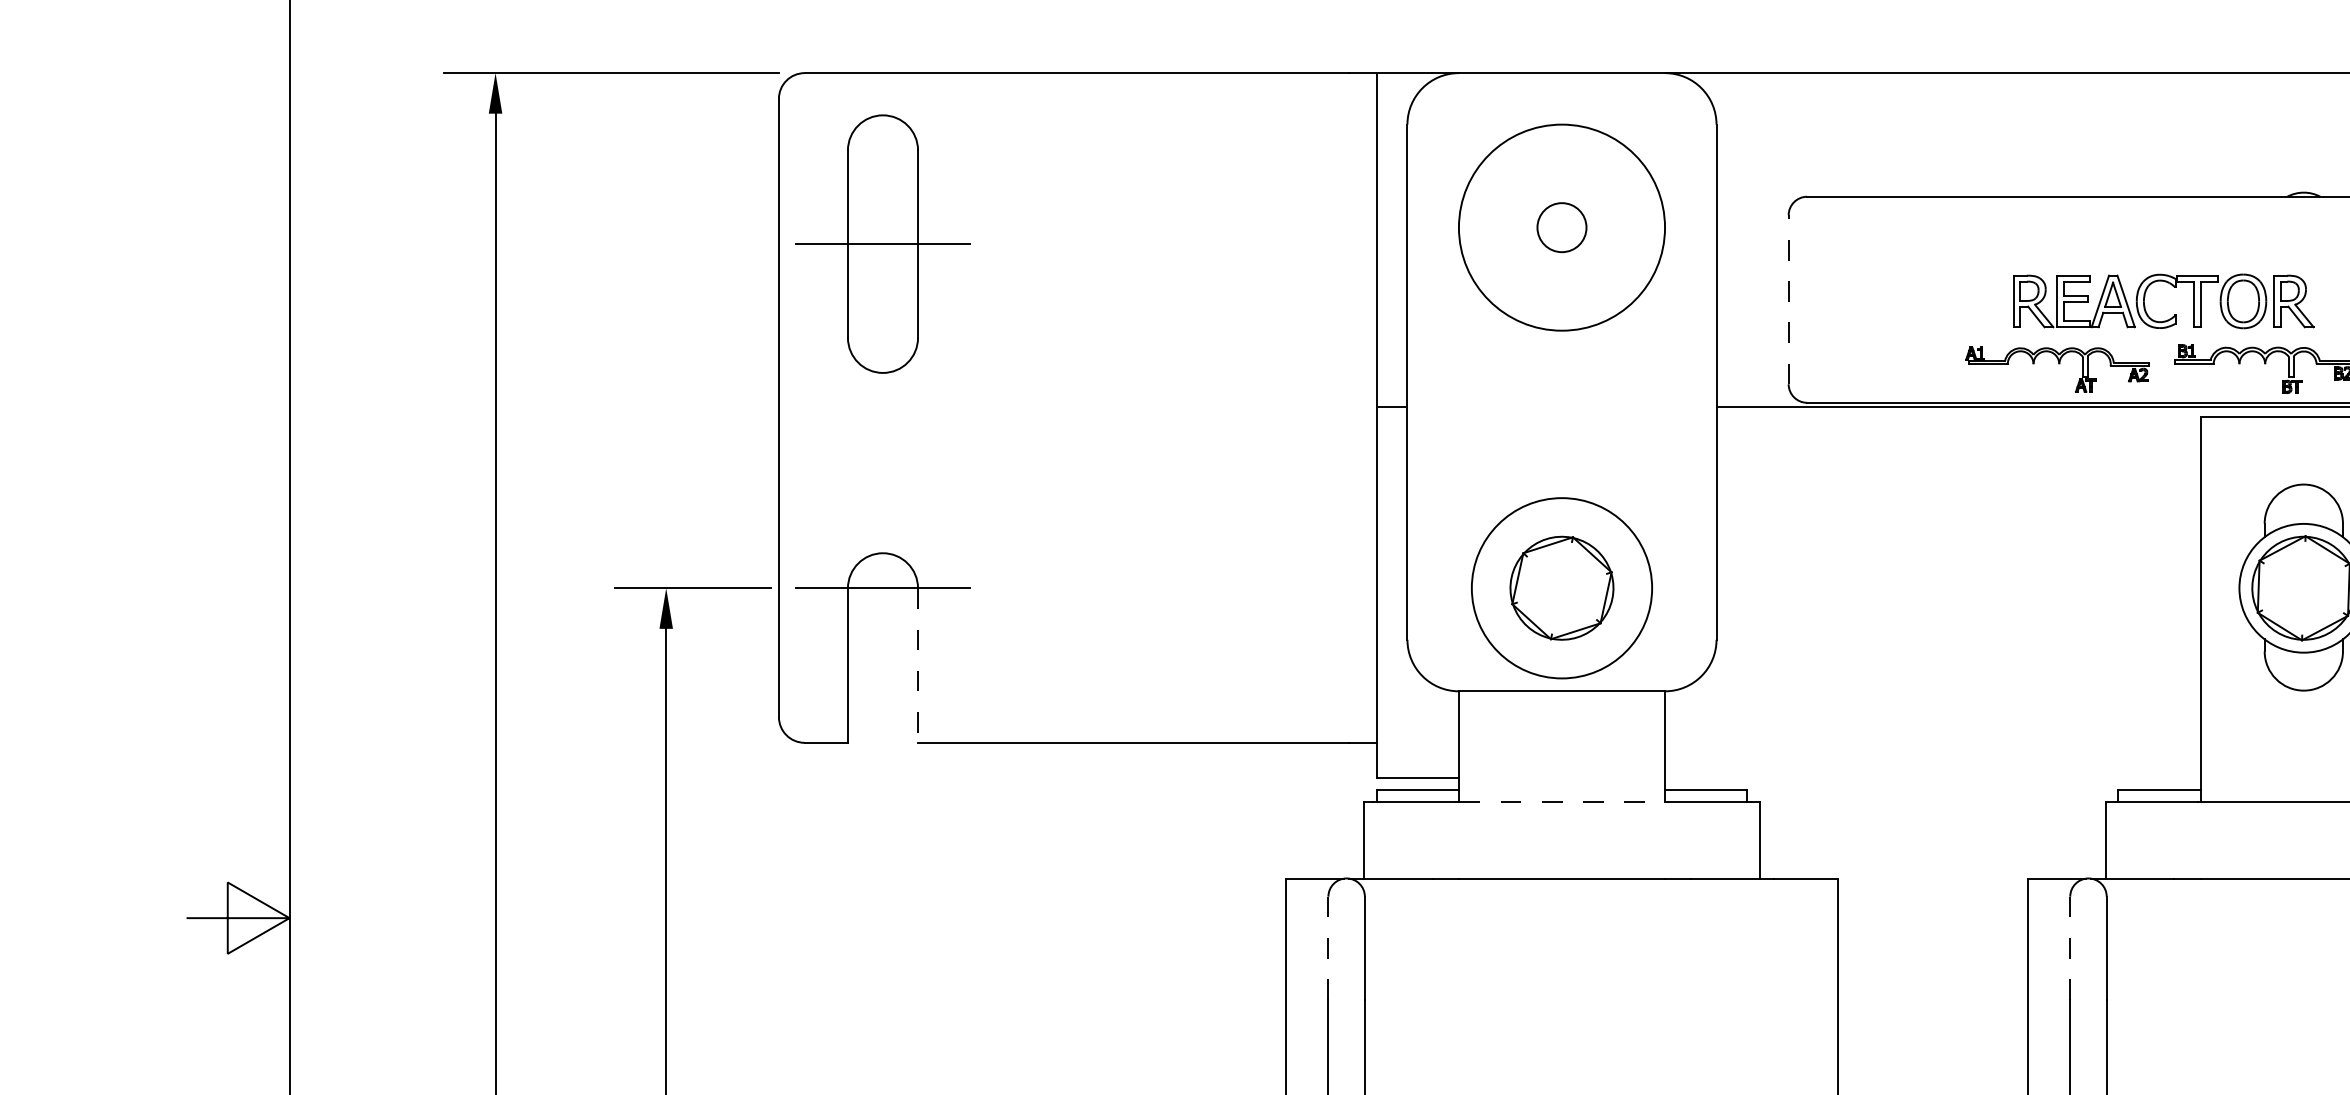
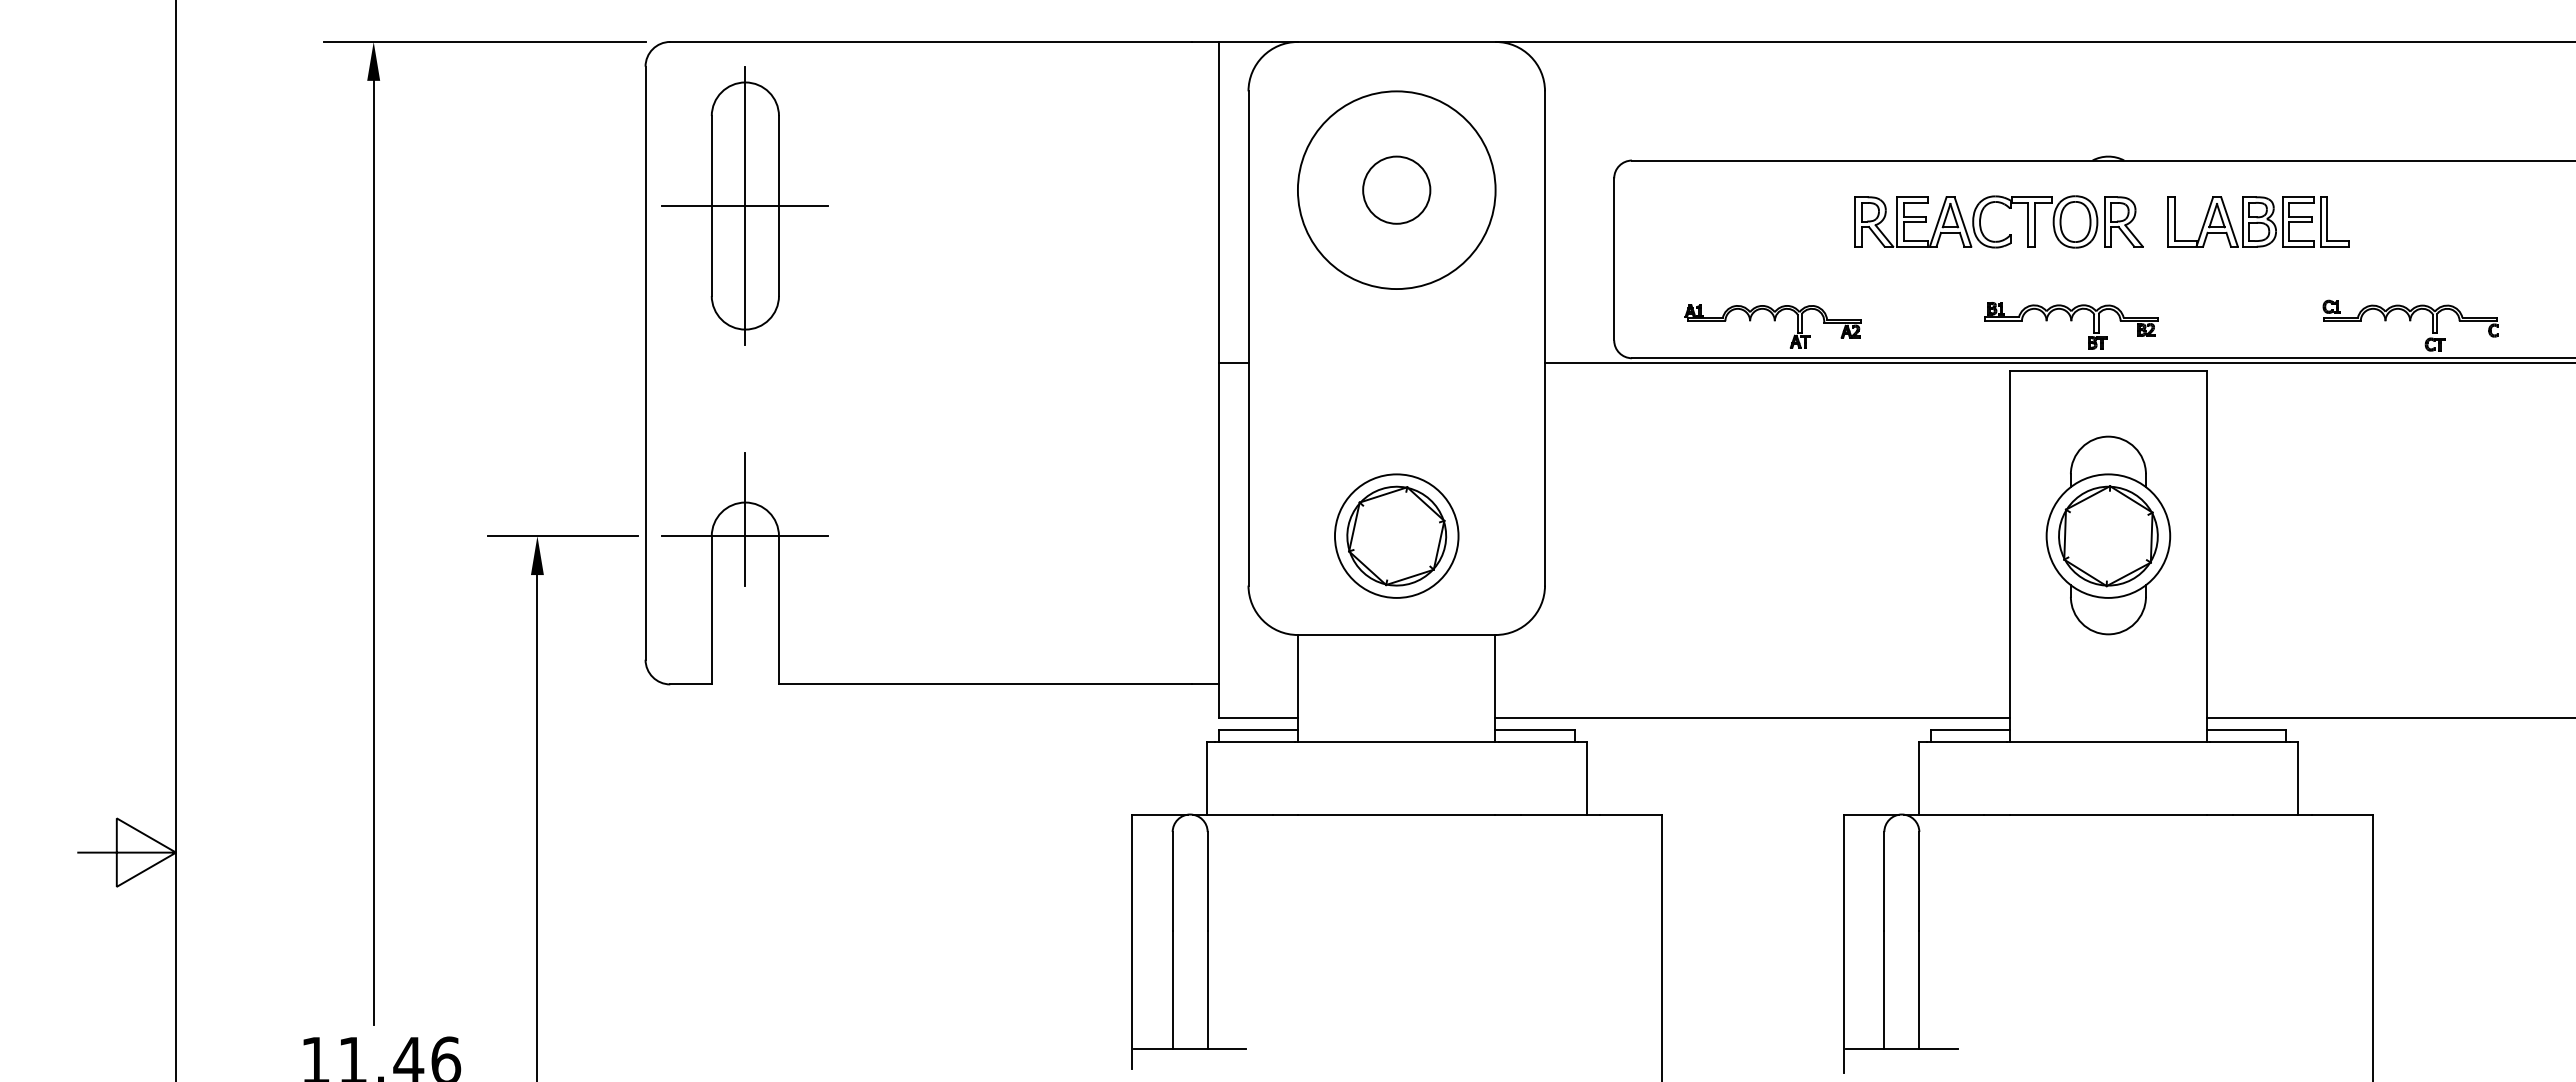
circle: (1561, 226) -> (1396, 189), size x1.43
line: (883, 243) -> (745, 205), added
part: (2173, 287) -> (2008, 208), moved
line: (1788, 298) -> (1614, 258), dashed -> solid
part: (2056, 369) -> (1772, 326), moved
line: (883, 570) -> (745, 519), added
circle: (1561, 587) -> (1396, 535), size x0.71
line: (917, 665) -> (778, 610), dashed -> solid
line: (1932, 778) -> (1752, 718), added
line: (1562, 802) -> (1397, 741), dashed -> solid
line: (1328, 948) -> (1172, 881), dashed -> solid
line: (2070, 948) -> (1884, 881), dashed -> solid

